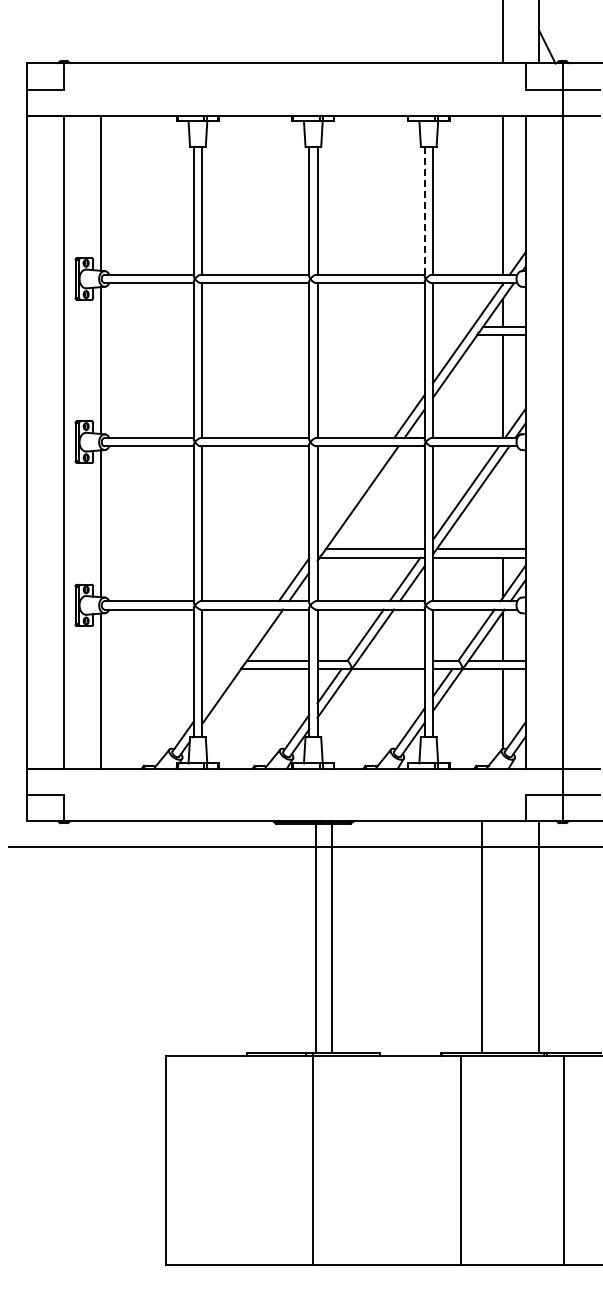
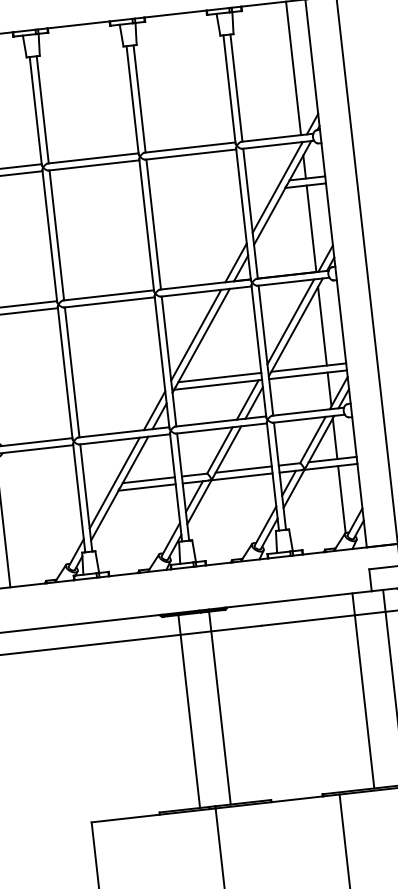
line: (424, 212) -> (229, 90), dashed -> solid
line: (352, 496) -> (195, 335), added
line: (502, 502) -> (322, 326), added
line: (237, 659) -> (114, 482), added
line: (390, 660) -> (243, 469), added
line: (481, 936) -> (363, 690), moved
line: (316, 938) -> (189, 711), moved

